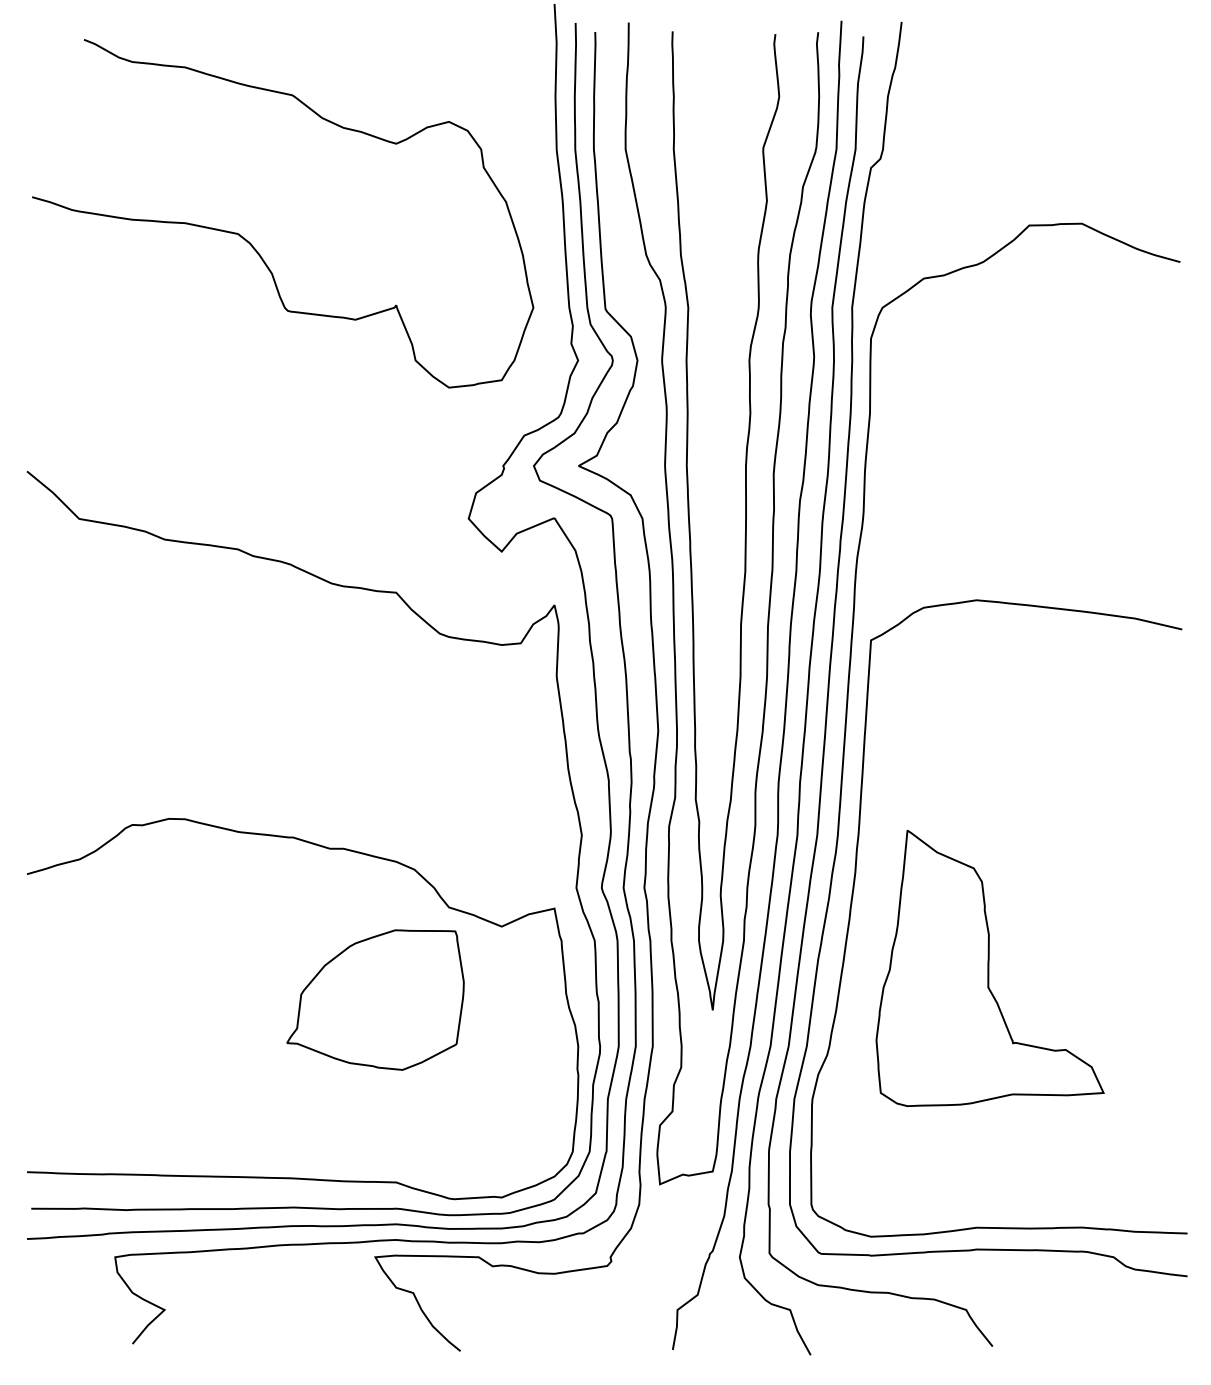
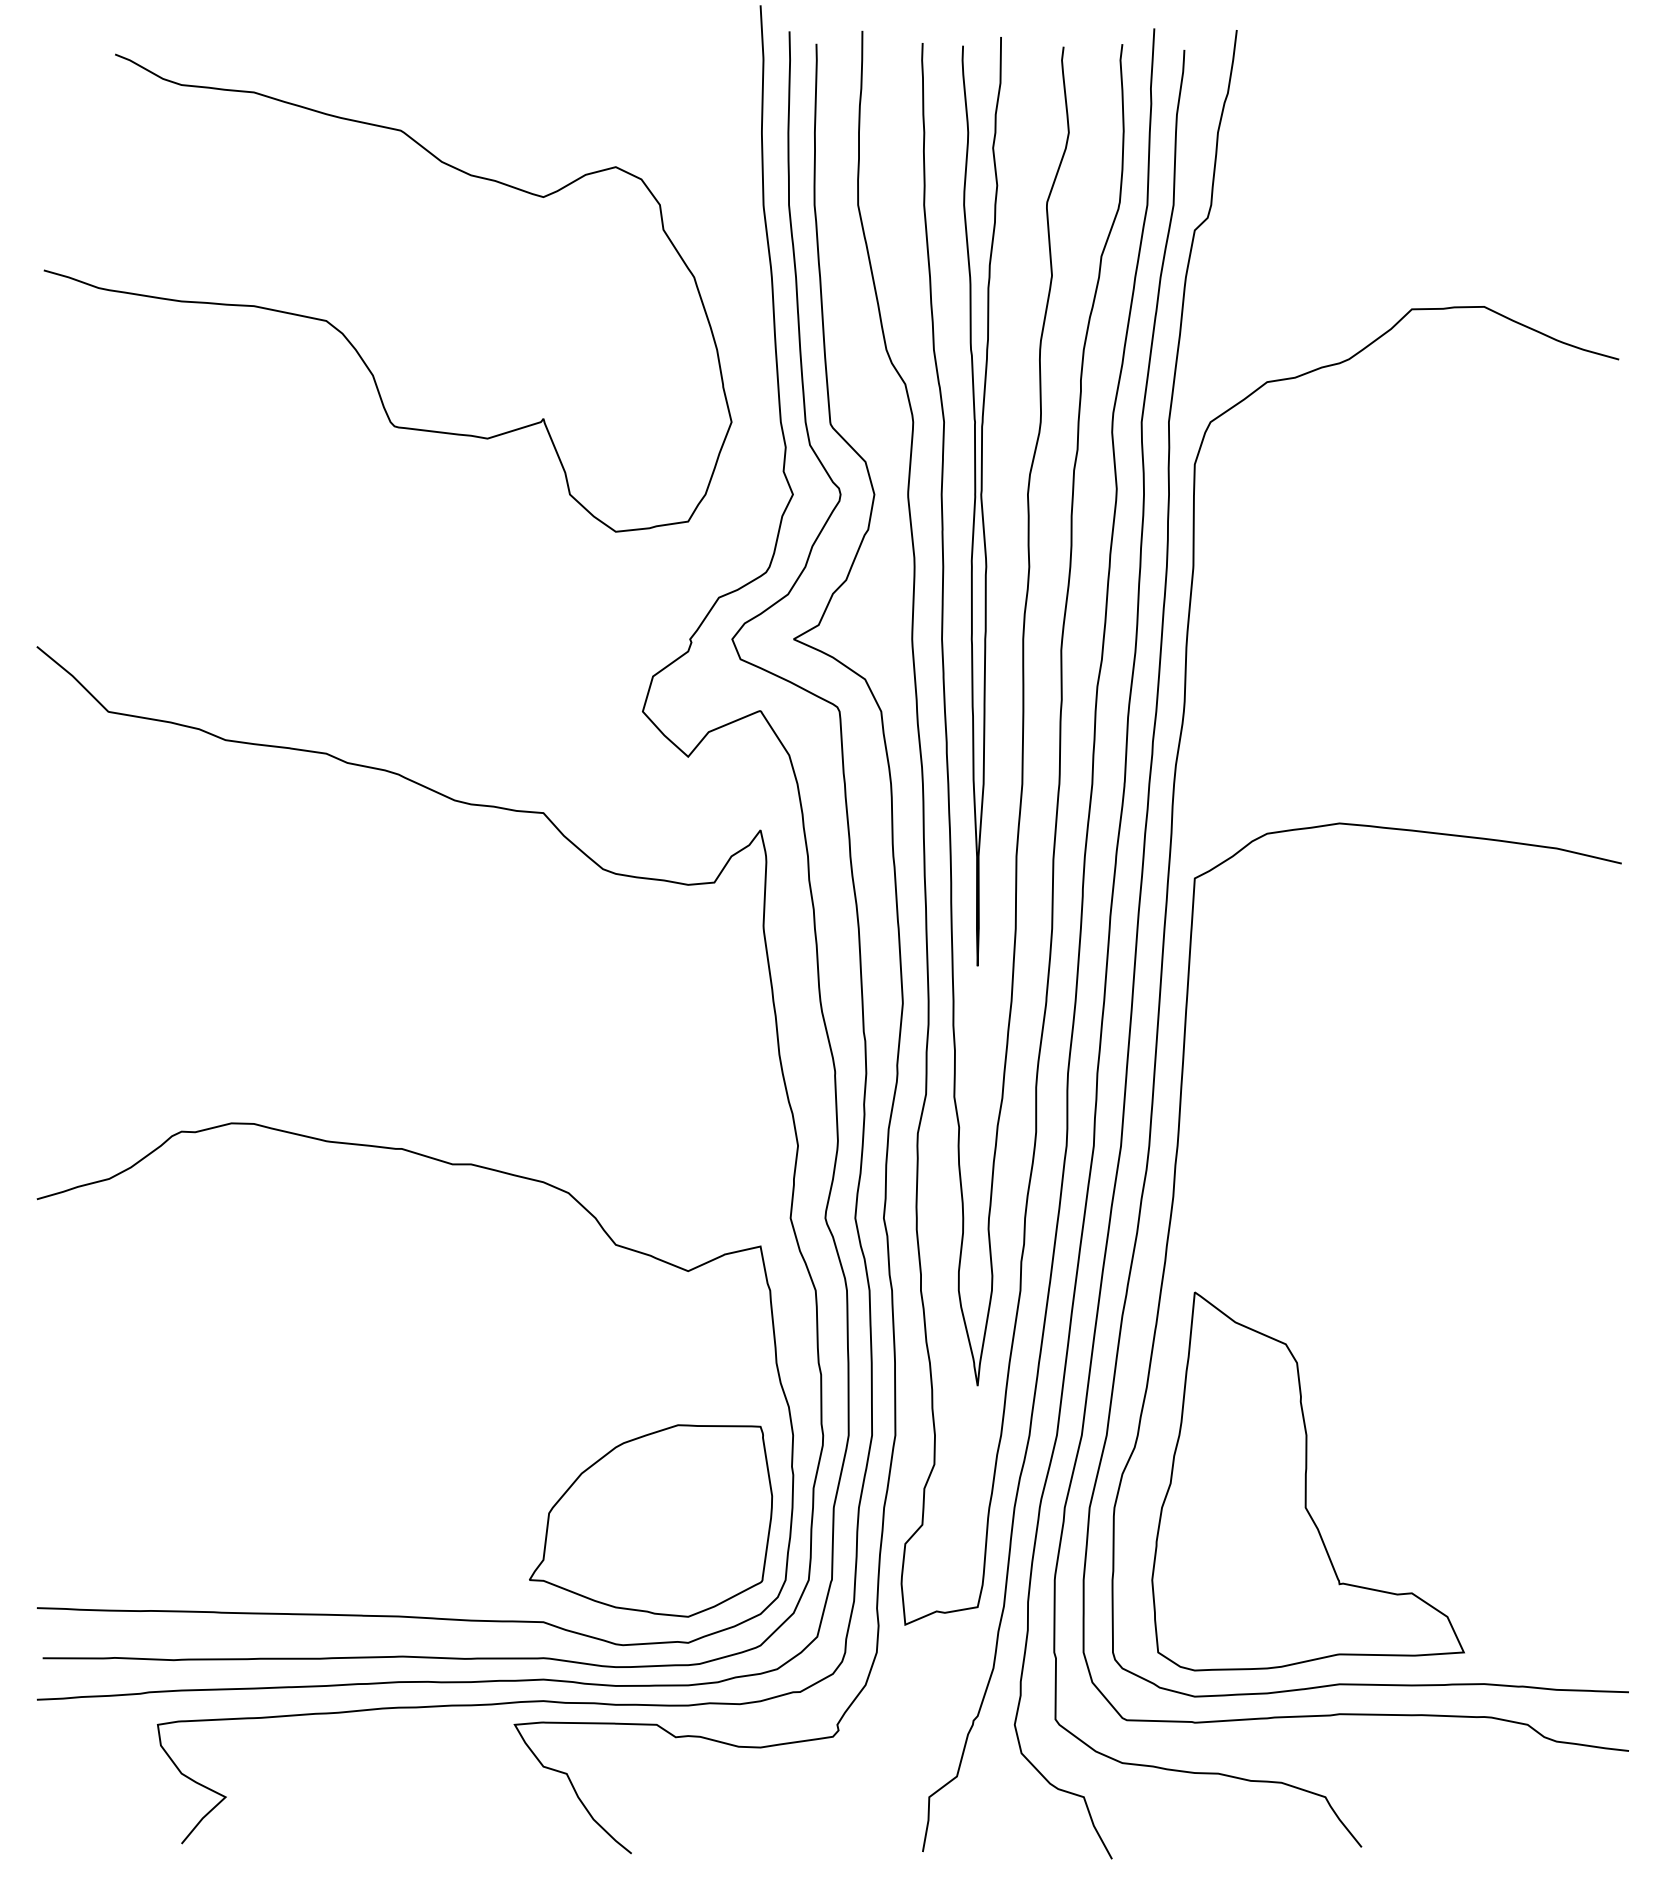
curve: (715, 365) -> (981, 501), added
part: (989, 968) -> (1307, 1481), moved
part: (375, 999) -> (651, 1520), moved

